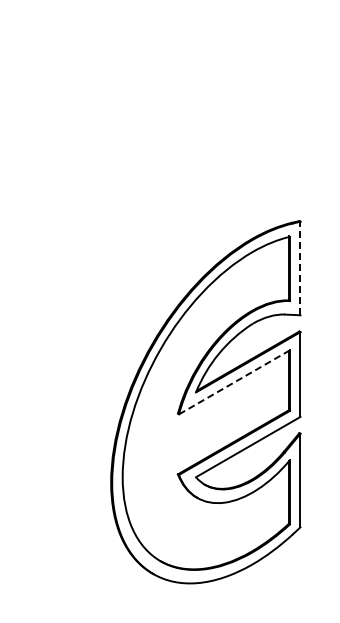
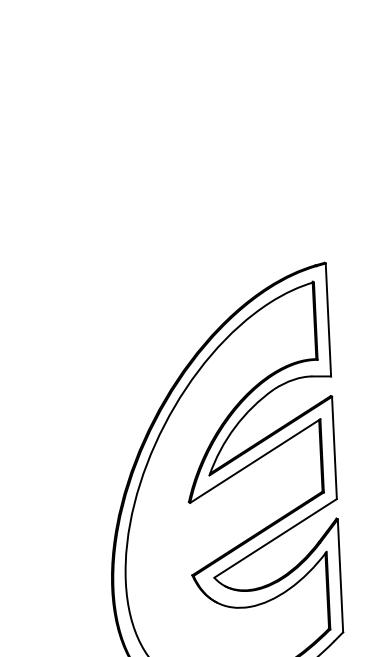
line: (300, 268) -> (328, 319), dashed -> solid
line: (234, 382) -> (255, 461), dashed -> solid

